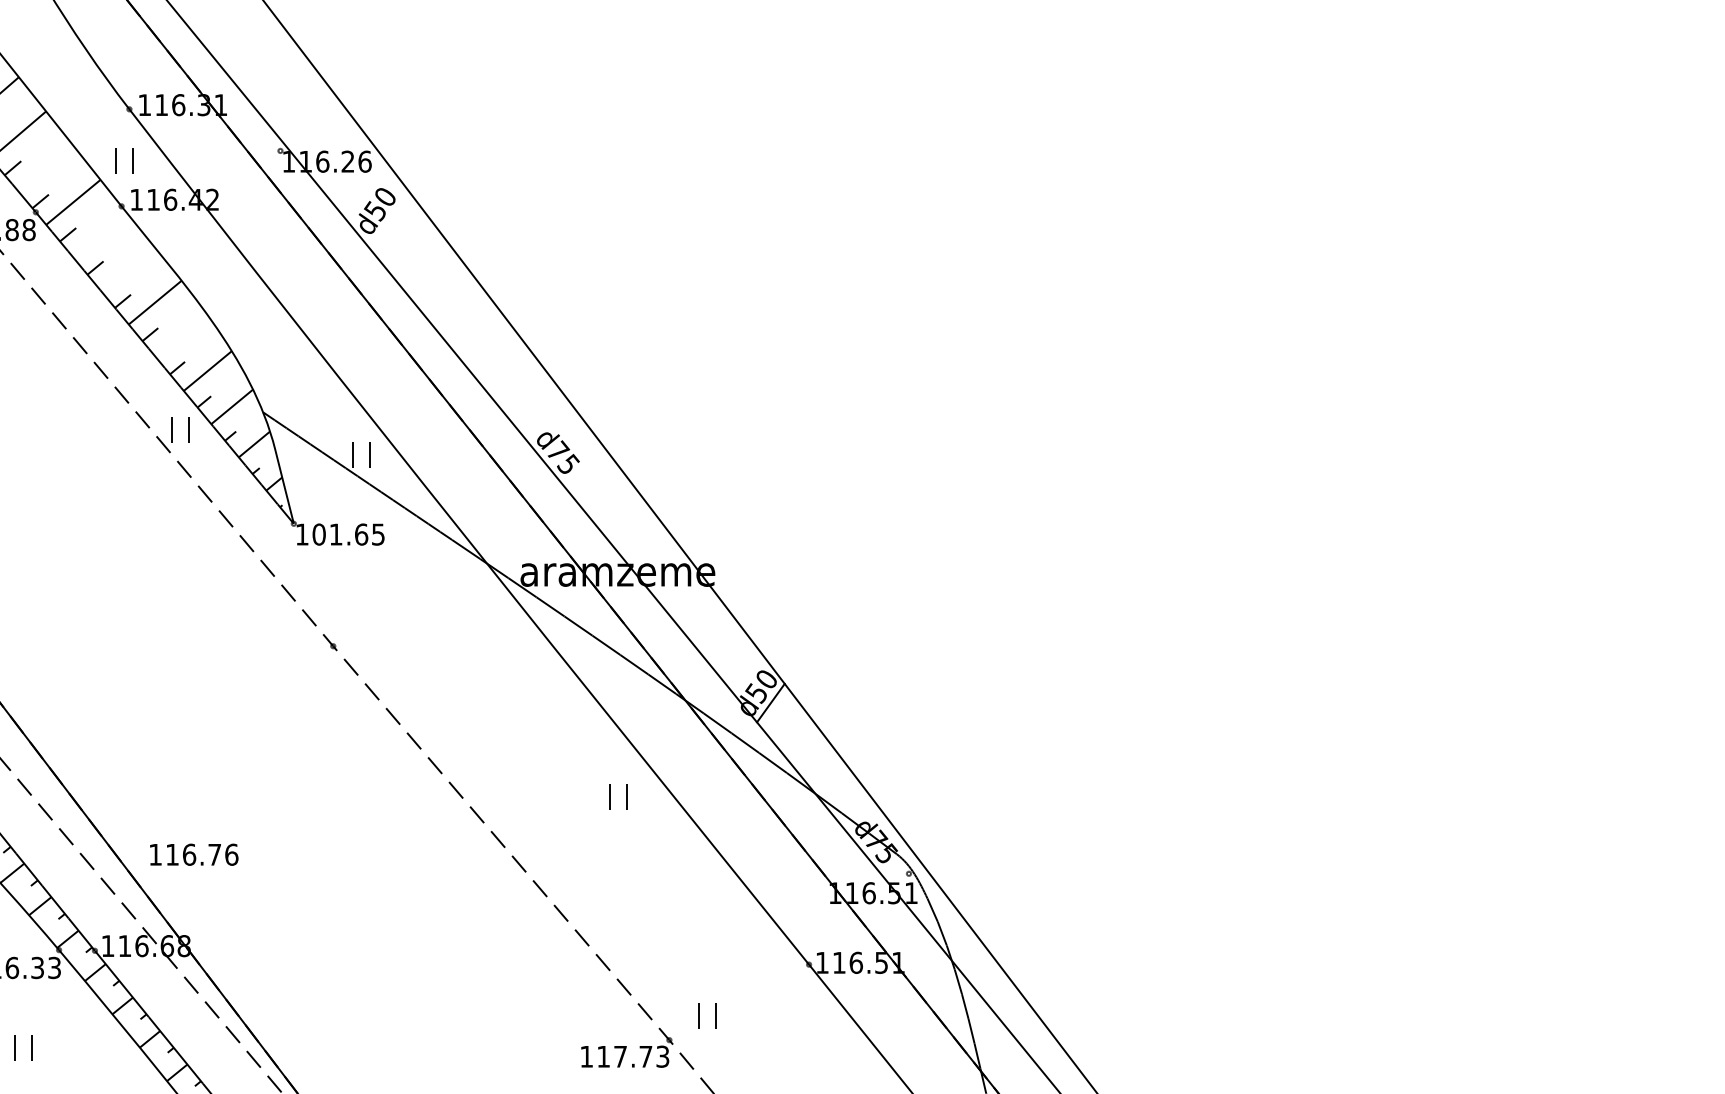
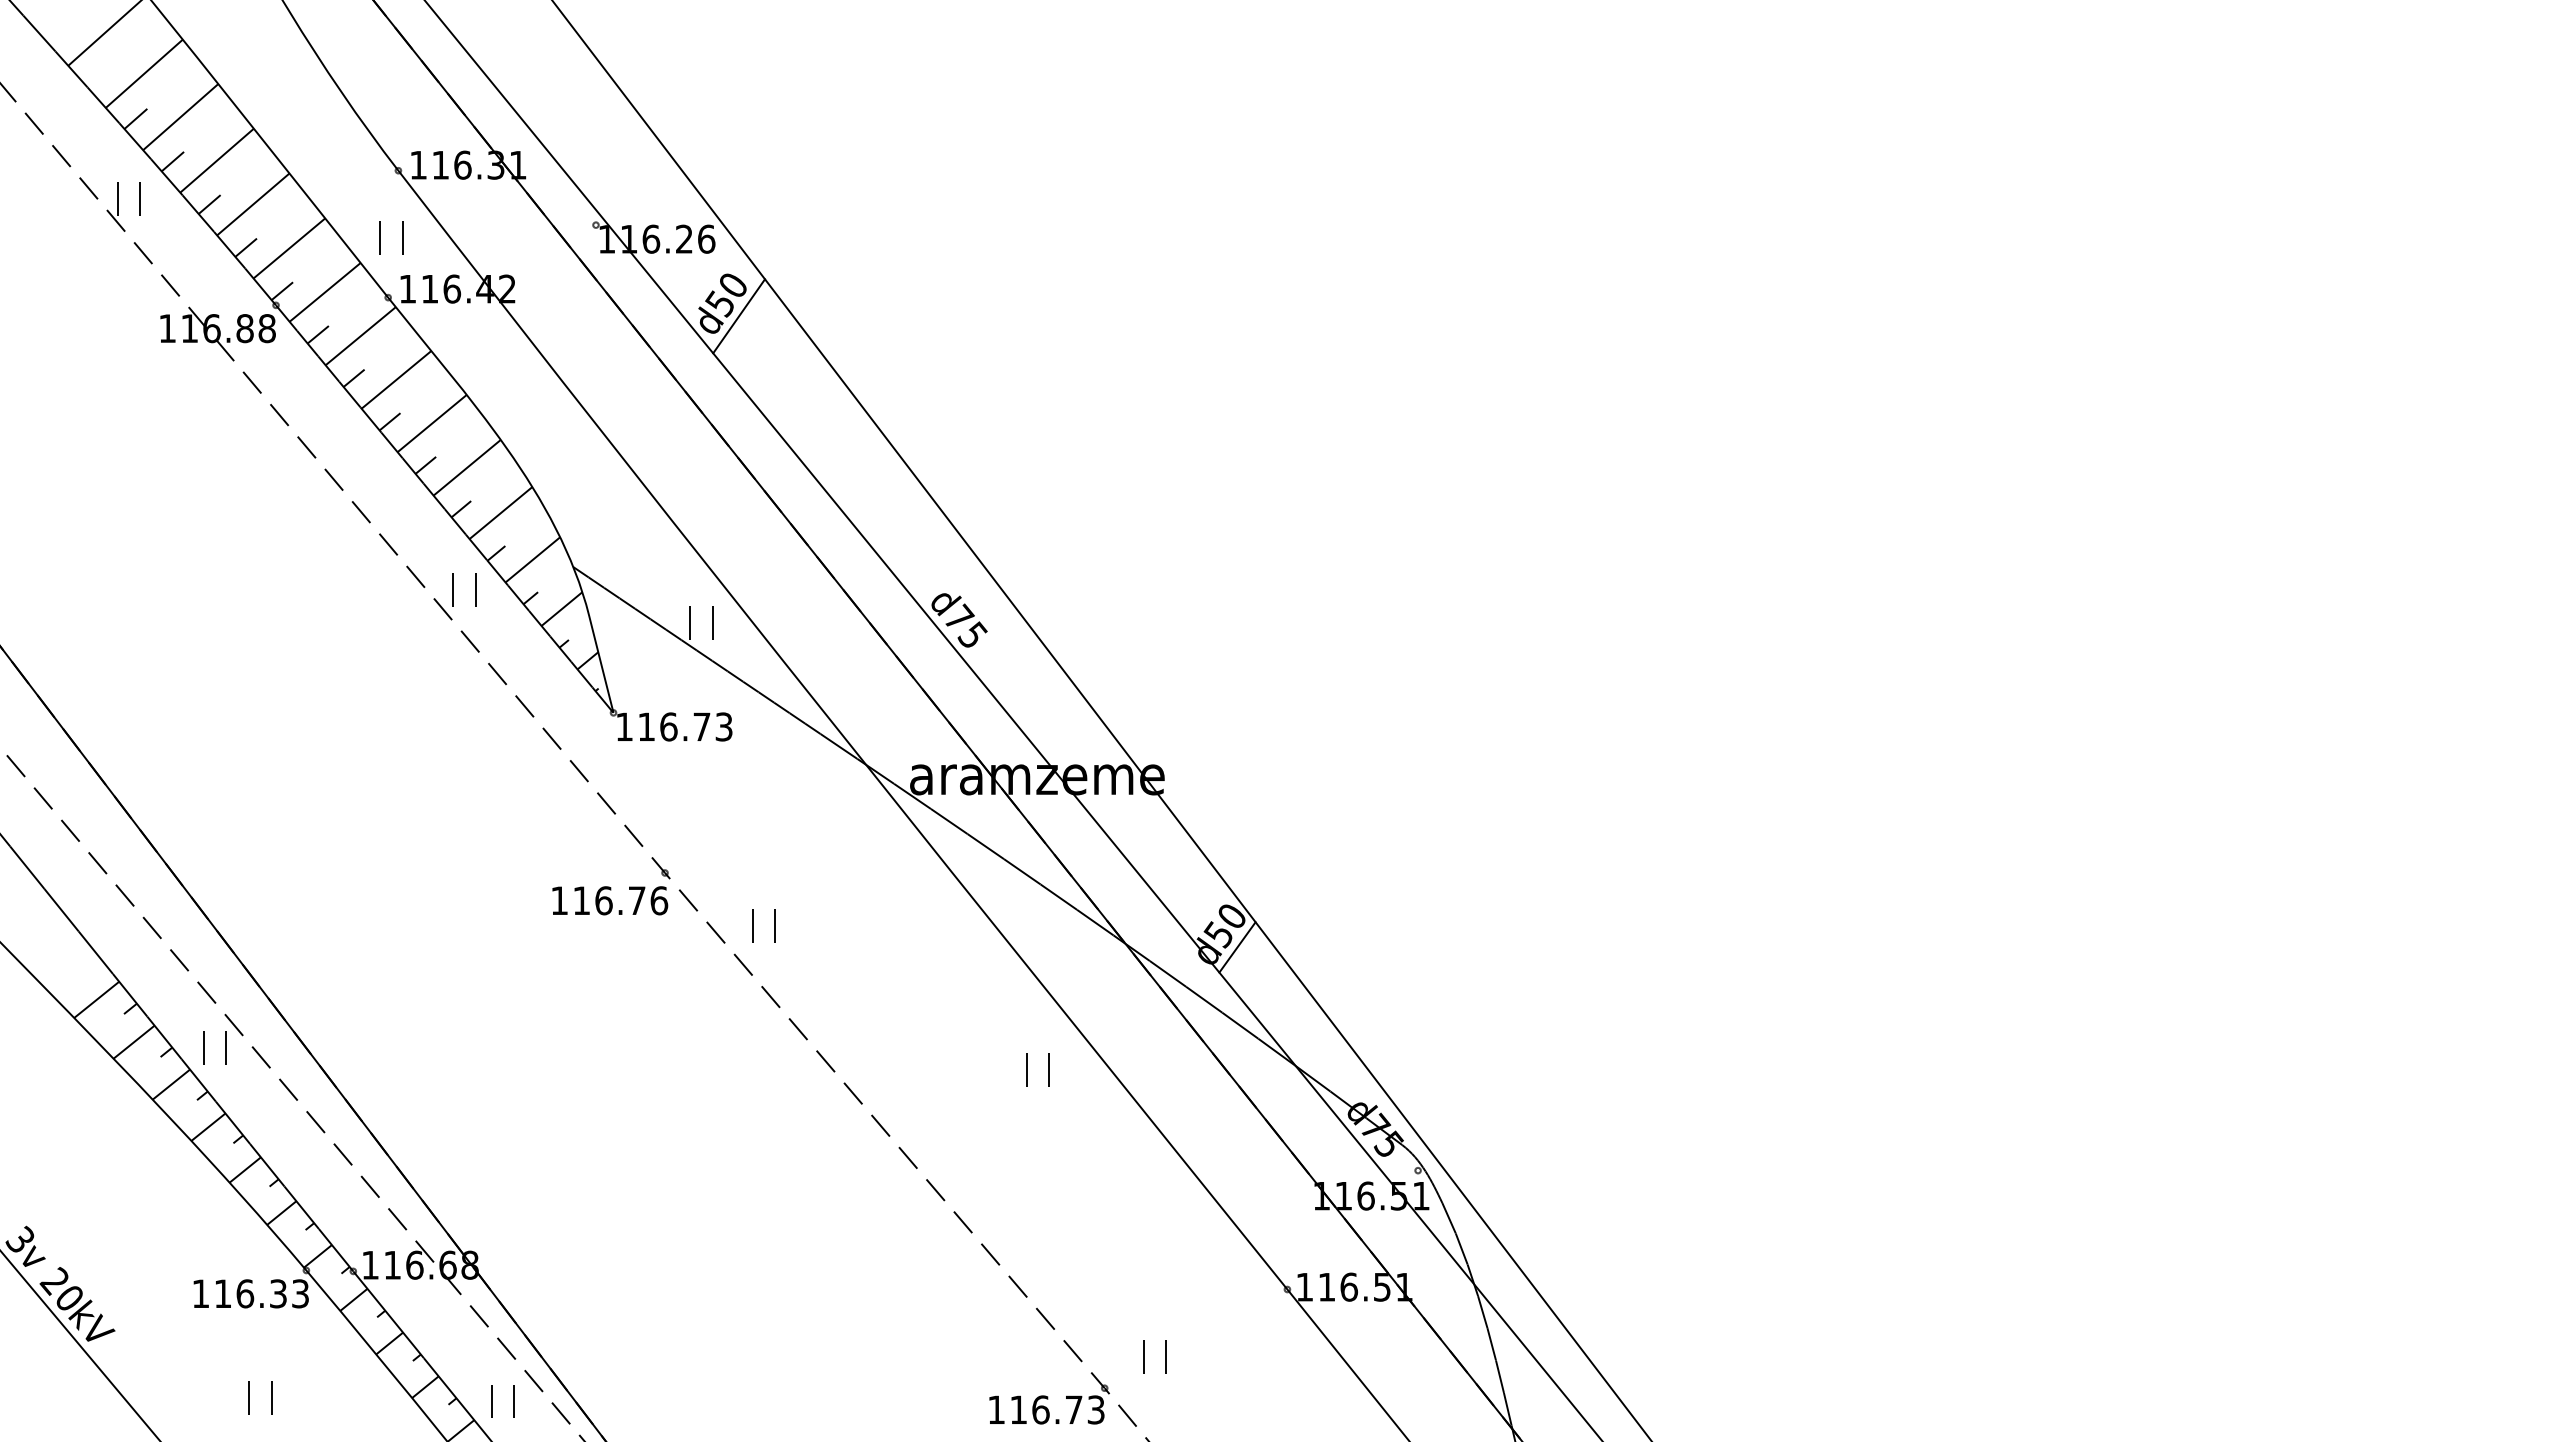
line: (46, 168) -> (289, 248), added
line: (390, 220) -> (739, 316), added
line: (100, 236) -> (360, 336), added
line: (127, 268) -> (396, 379), added
line: (181, 336) -> (466, 467), added
text: (348, 534) -> (685, 726), 101.65 -> 116.73
part: (400, 686) -> (753, 925), added
text: (194, 854) -> (610, 900), moved
part: (201, 1050) -> (492, 1401), added
text: (620, 1056) -> (1040, 1409), 117.73 -> 116.73

